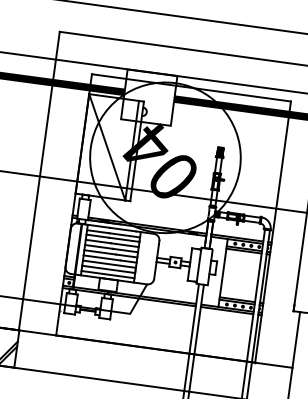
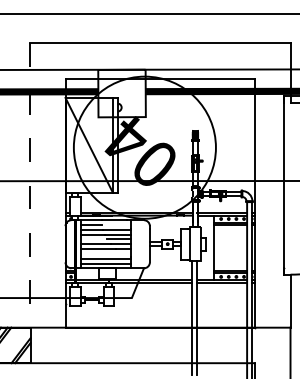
line: (39, 182) -> (30, 186), solid -> dashed
line: (124, 235) -> (116, 225), removed
line: (98, 246) -> (93, 239), removed
line: (108, 264) -> (105, 254), removed

